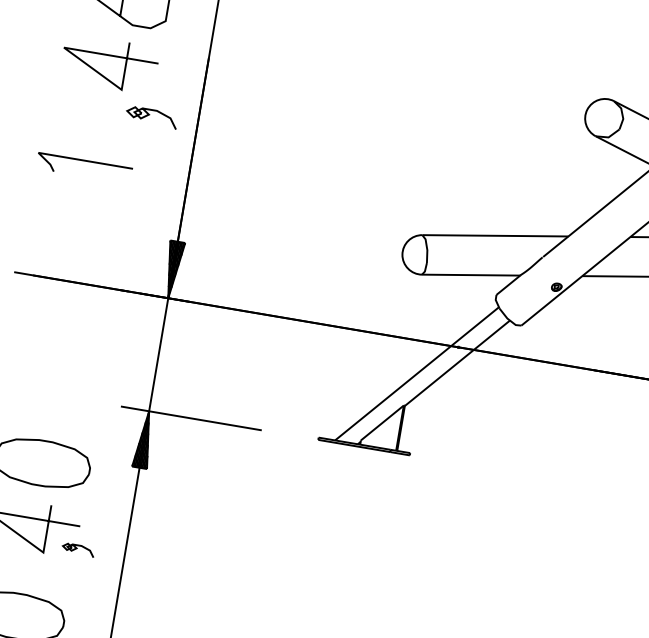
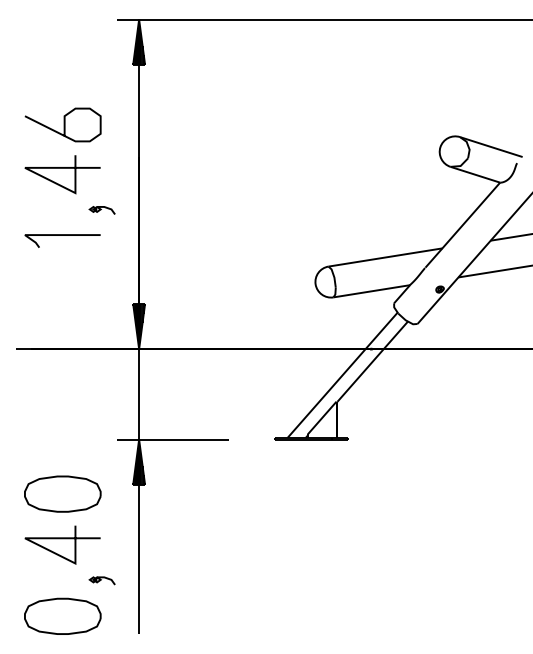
part: (150, 117) -> (101, 210), size x0.62
line: (85, 161) -> (62, 235), moved
part: (77, 549) -> (101, 580), moved

